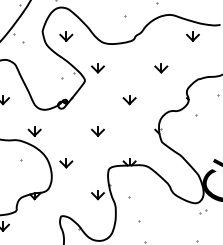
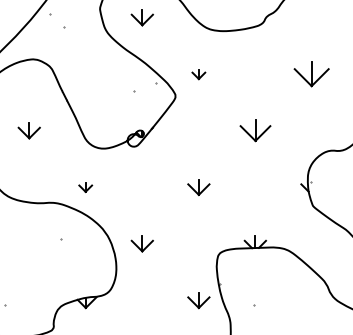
part: (97, 68) -> (198, 74), size x0.6
part: (161, 68) -> (312, 74), size x1.6
part: (129, 100) -> (255, 131), size x1.4
part: (34, 131) -> (85, 187), size x0.6

